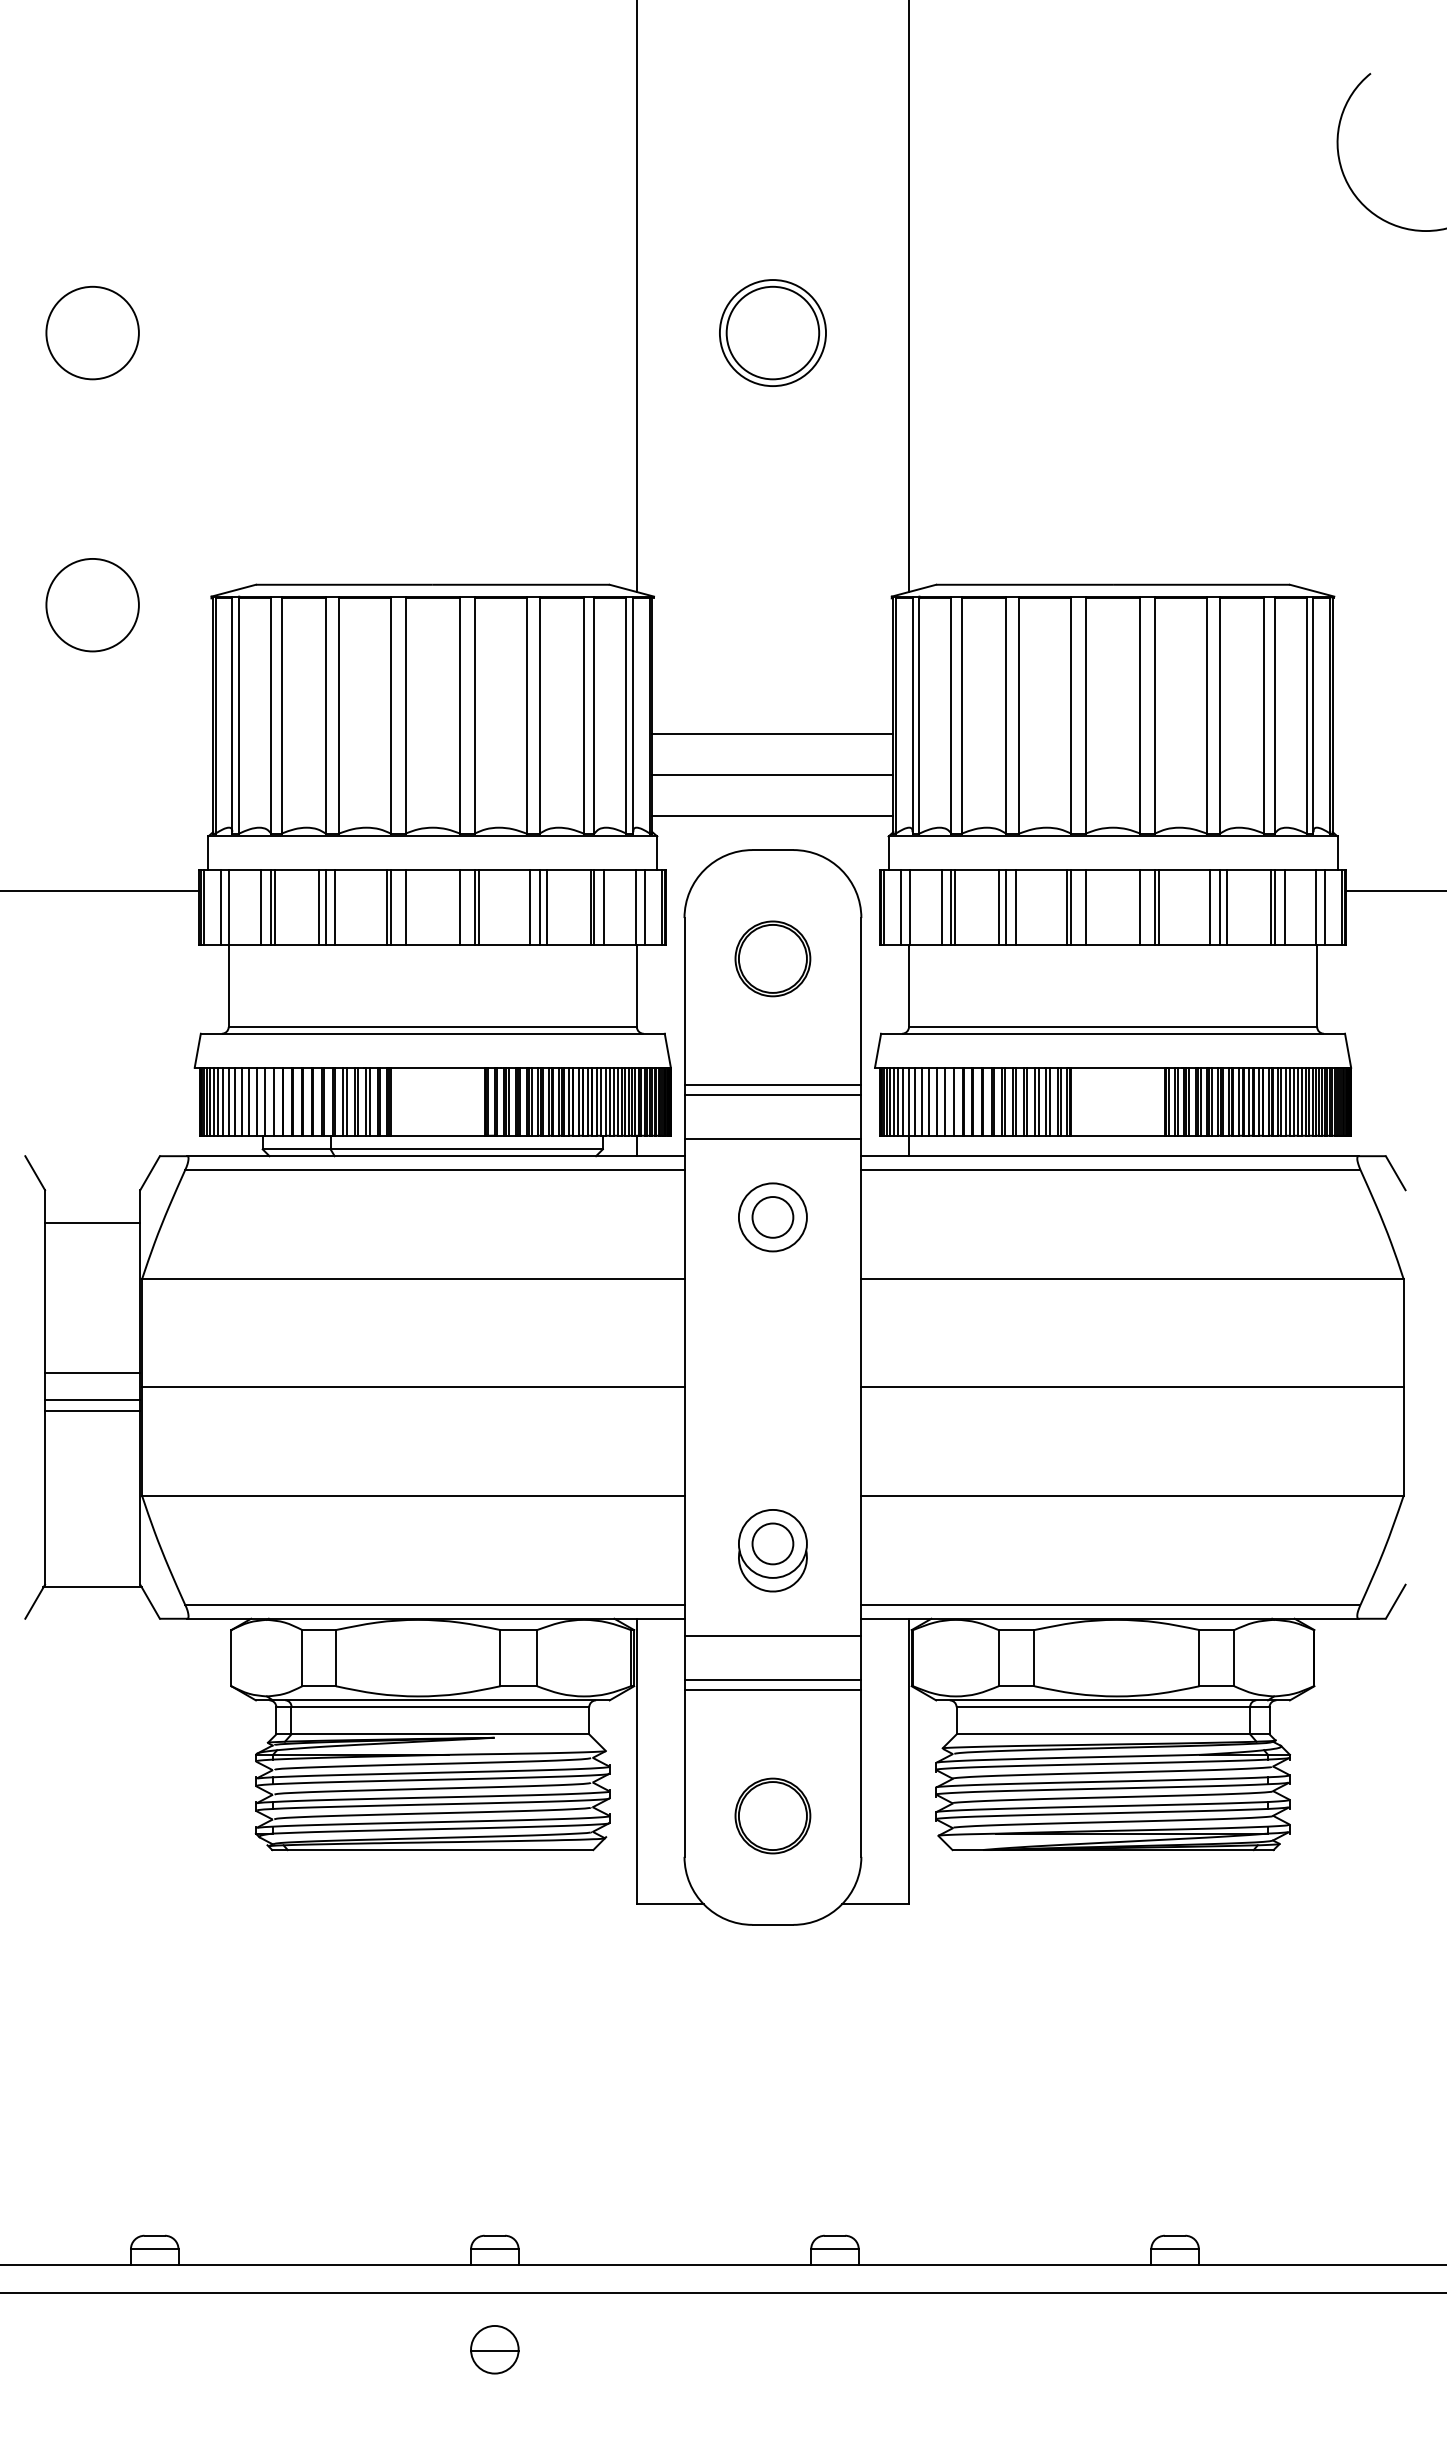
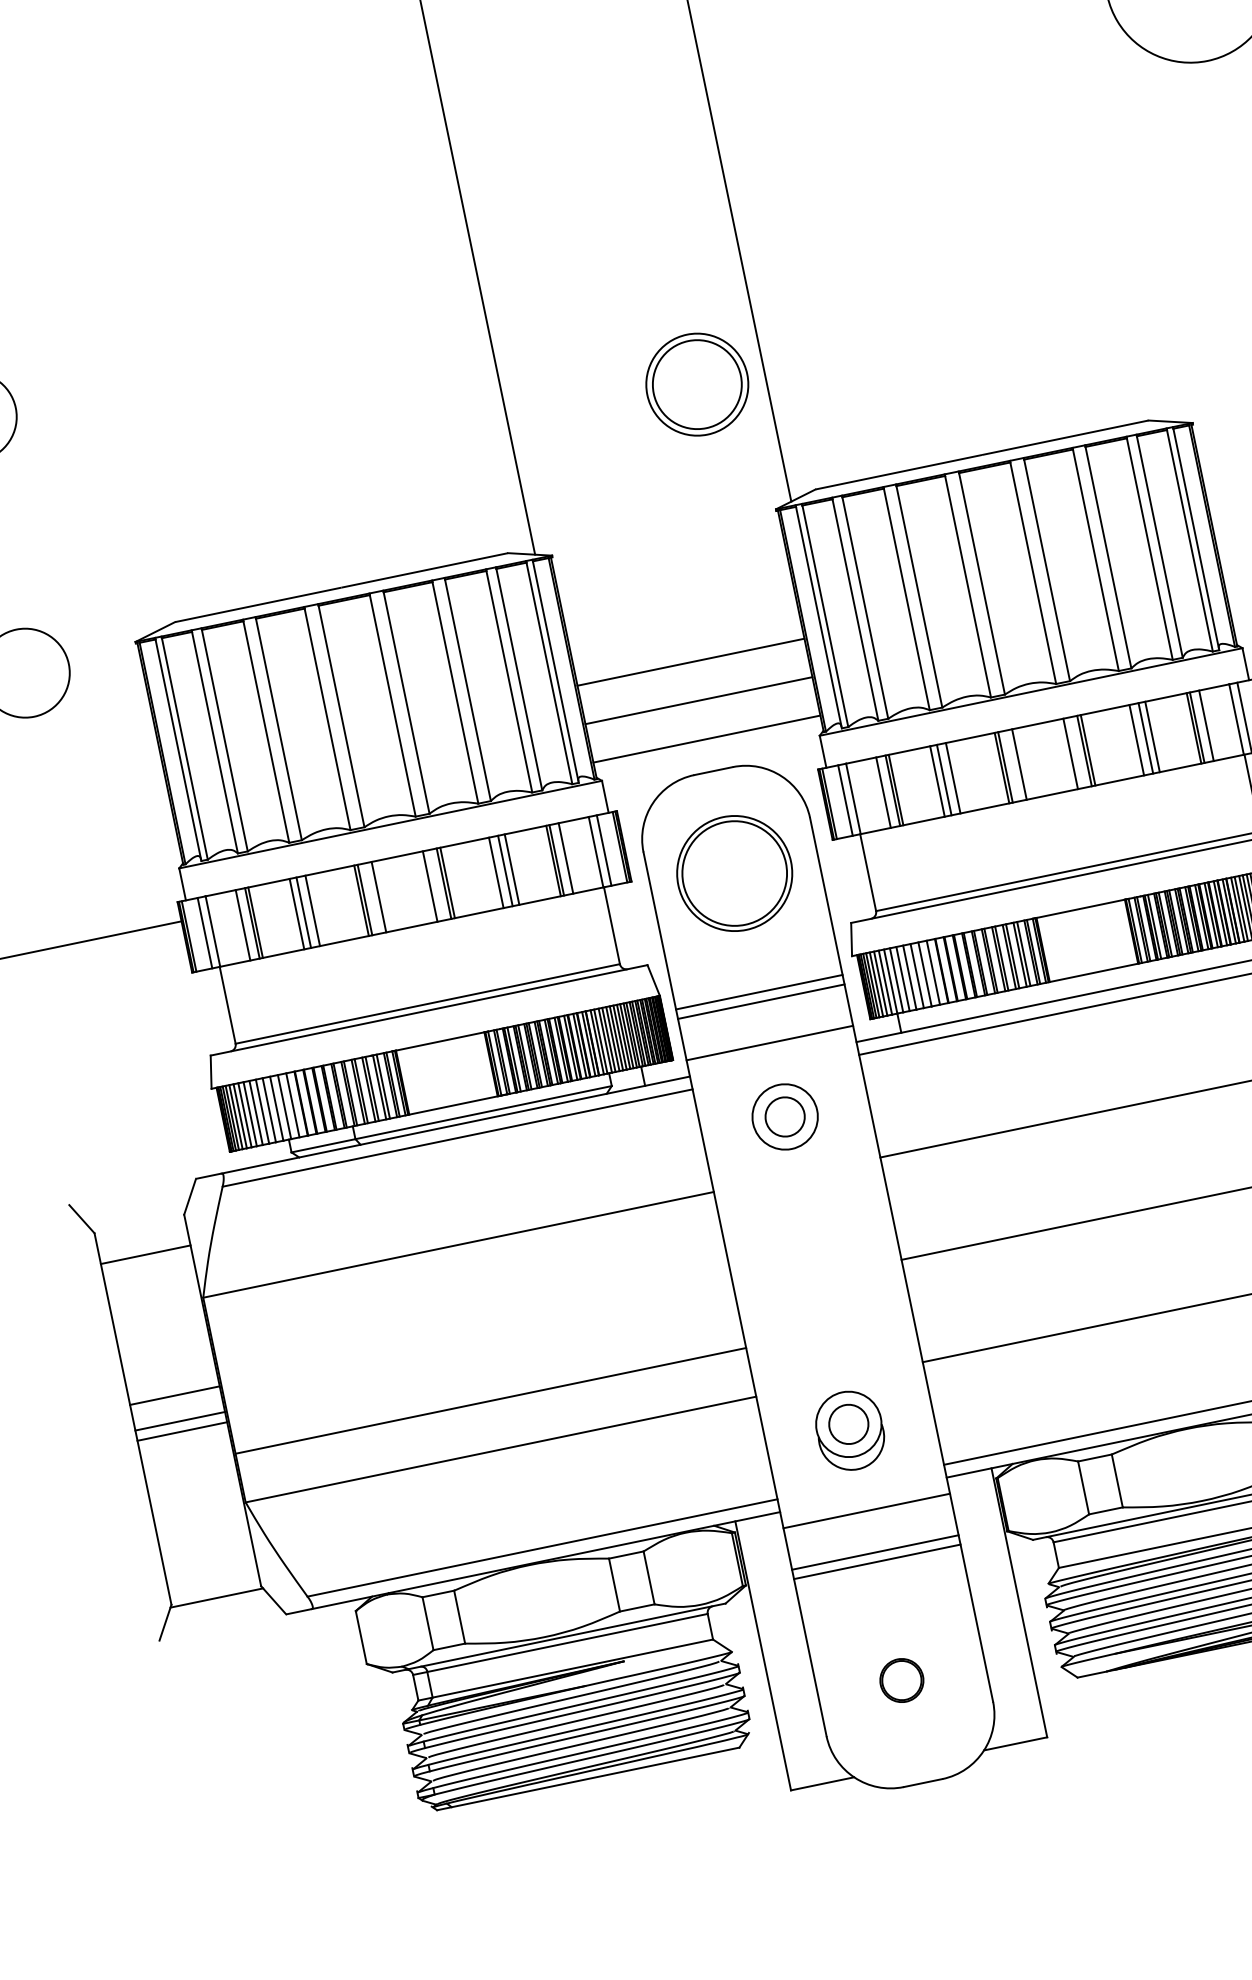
part: (772, 332) -> (696, 384), moved
part: (772, 958) -> (734, 873), size x1.6
line: (413, 1387) -> (491, 1400), moved
part: (772, 1815) -> (901, 1680), size x0.6

